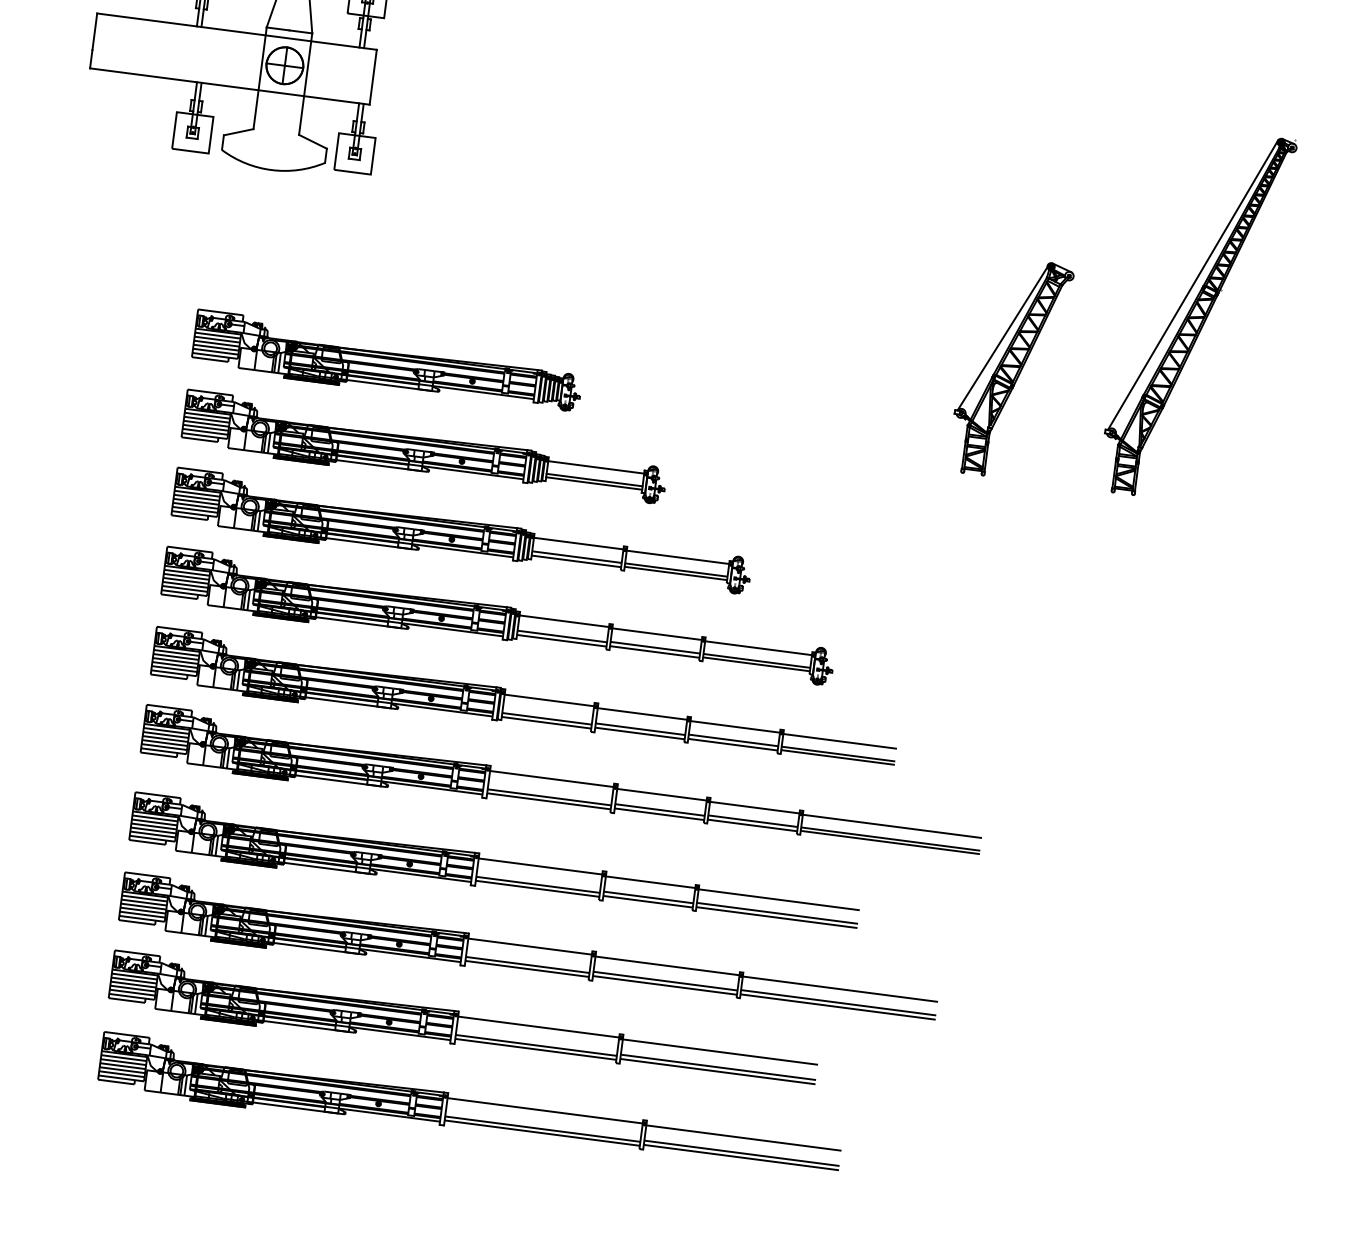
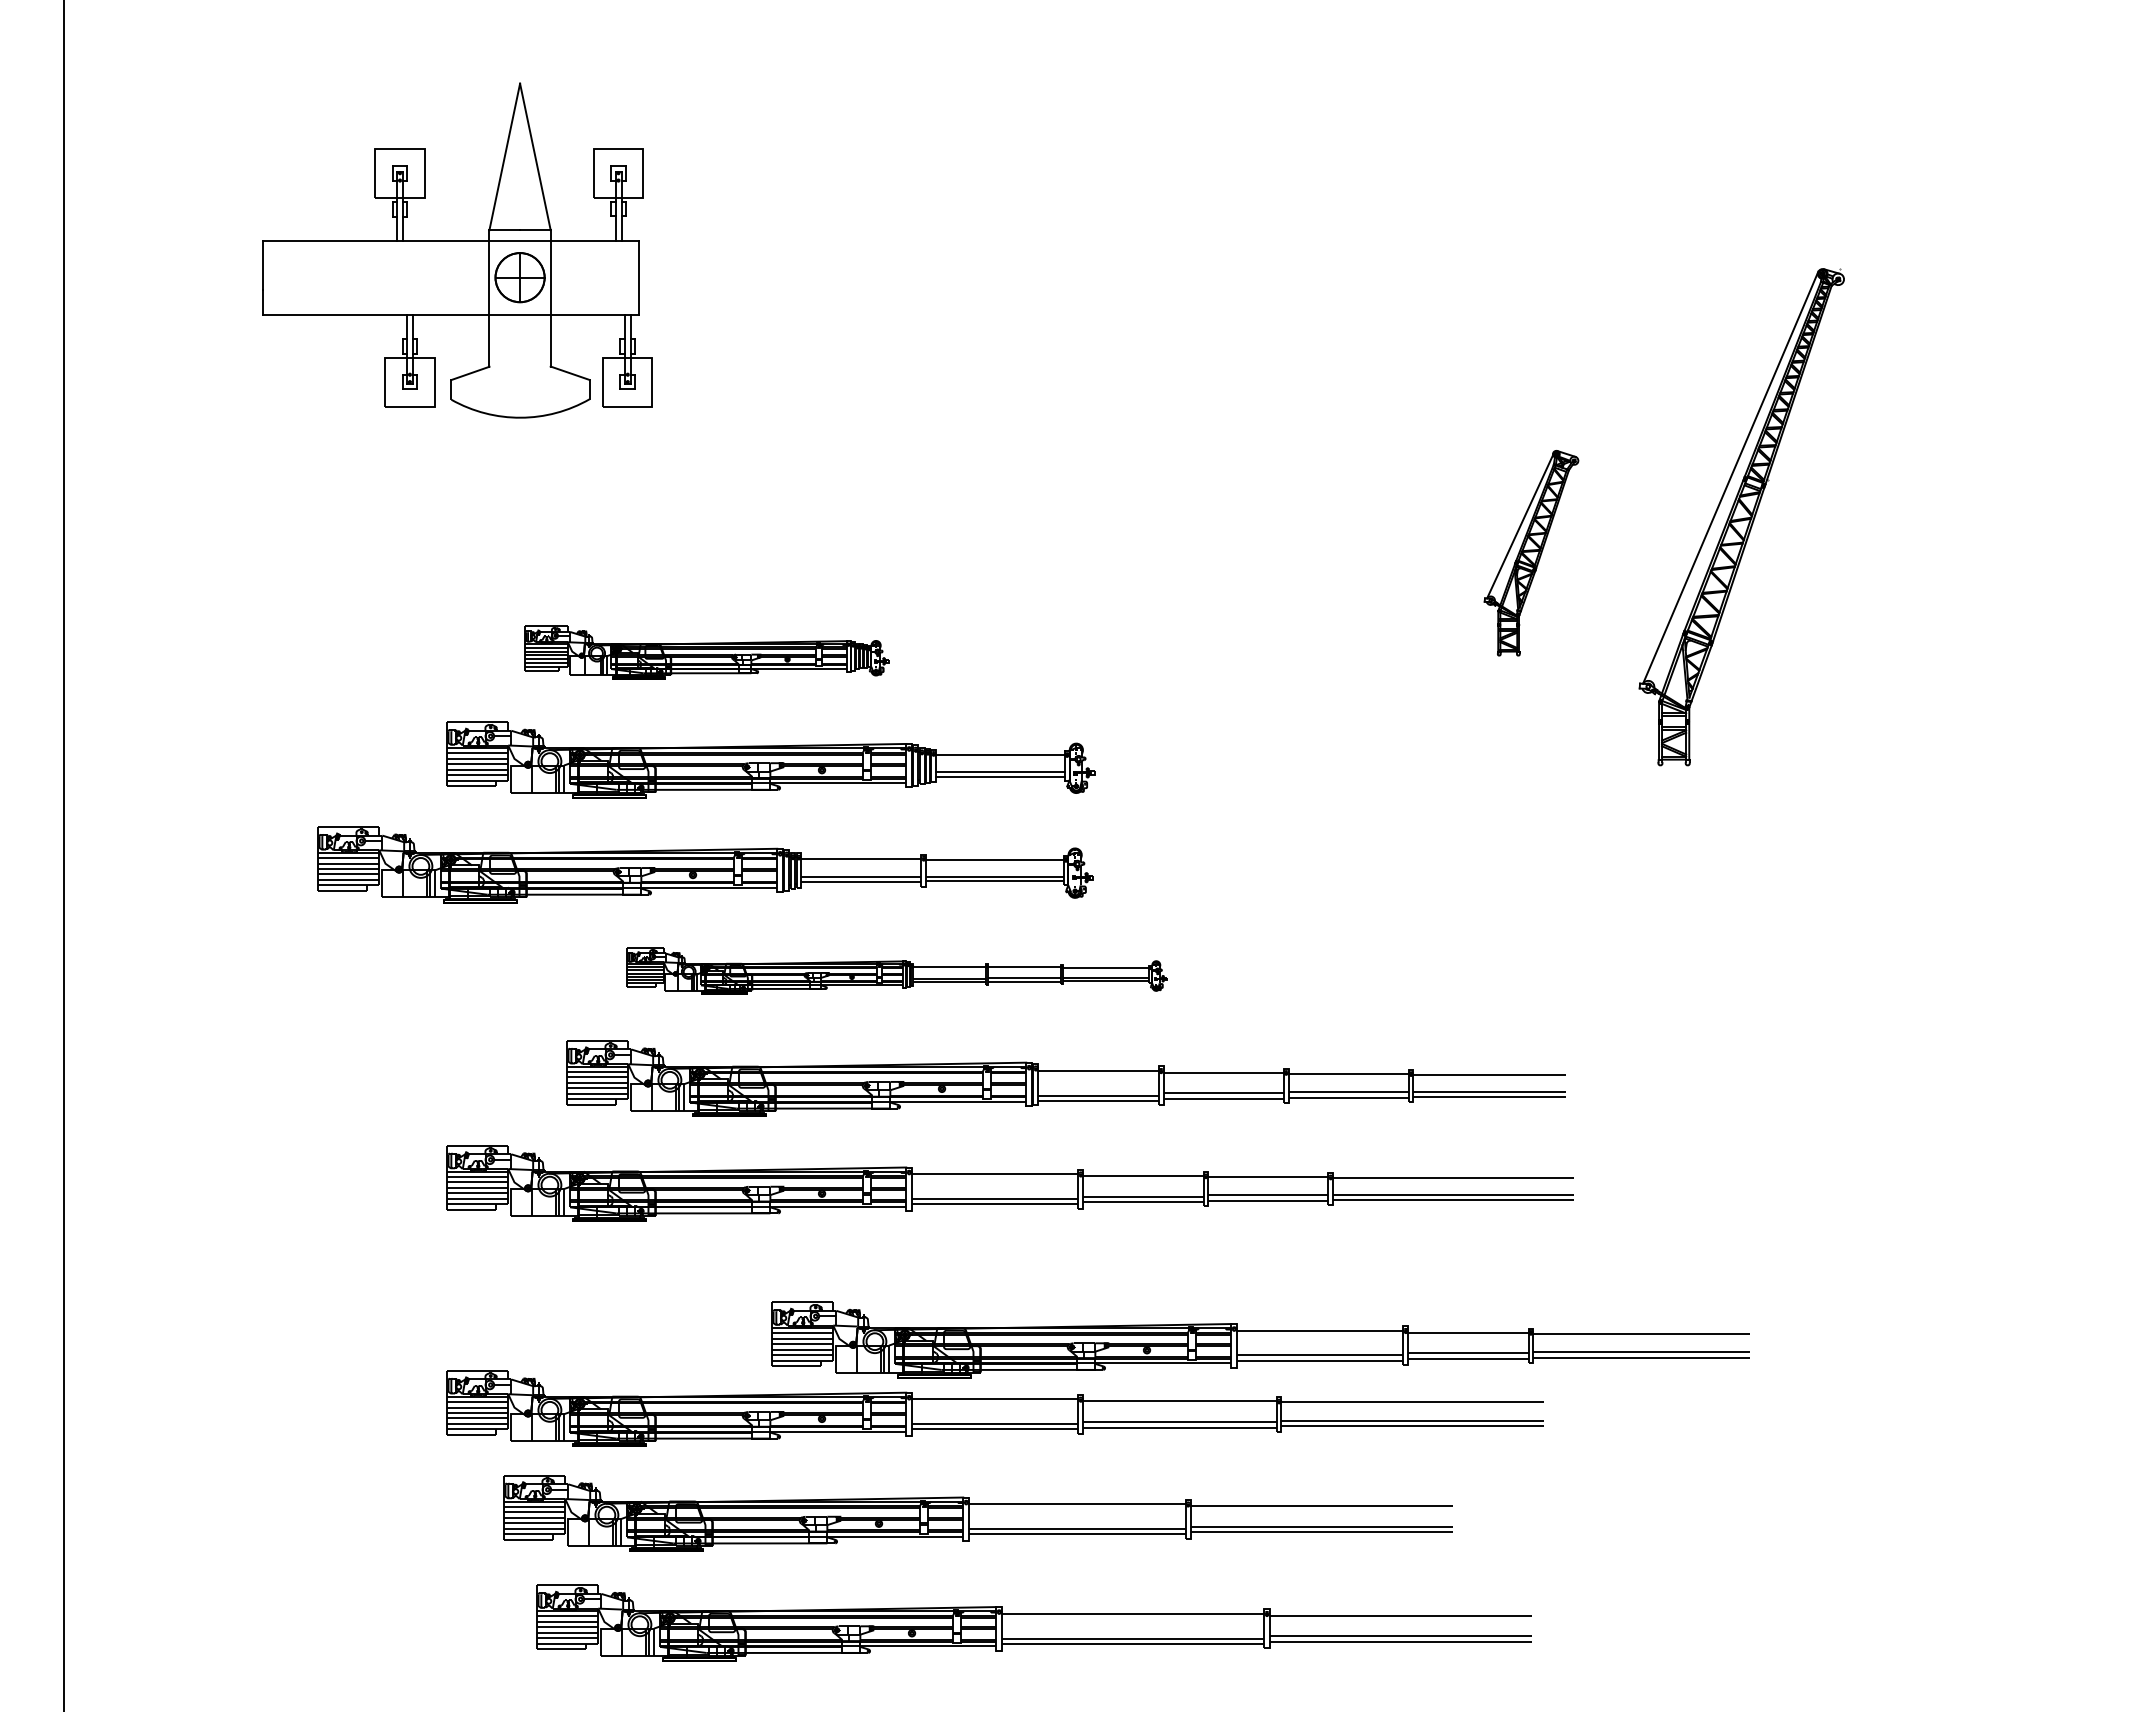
part: (1197, 315) -> (1741, 517), moved
part: (387, 362) -> (706, 652), size x0.7
part: (1010, 368) -> (1531, 553), size x0.7
part: (462, 532) -> (705, 864), moved
part: (498, 617) -> (896, 970), size x0.6
part: (524, 702) -> (1065, 1078), moved
part: (495, 867) -> (1260, 1339), moved
part: (463, 1024) -> (977, 1513), moved
part: (470, 1107) -> (1033, 1622), moved

